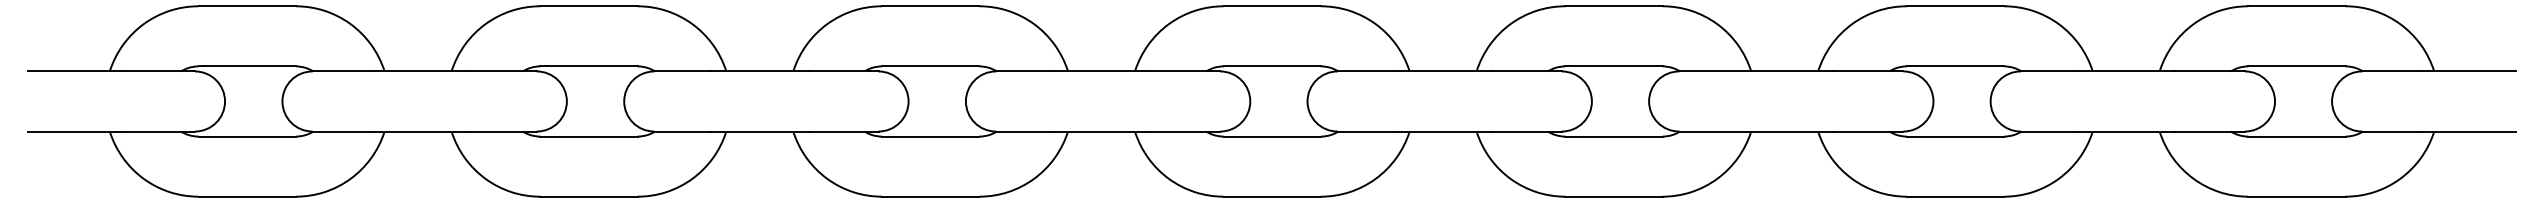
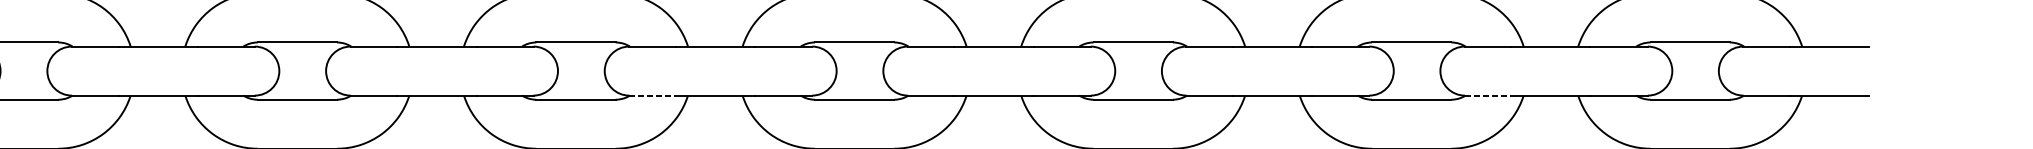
line: (1024, 131) -> (652, 95), solid -> dashed
line: (2049, 131) -> (1488, 95), solid -> dashed

